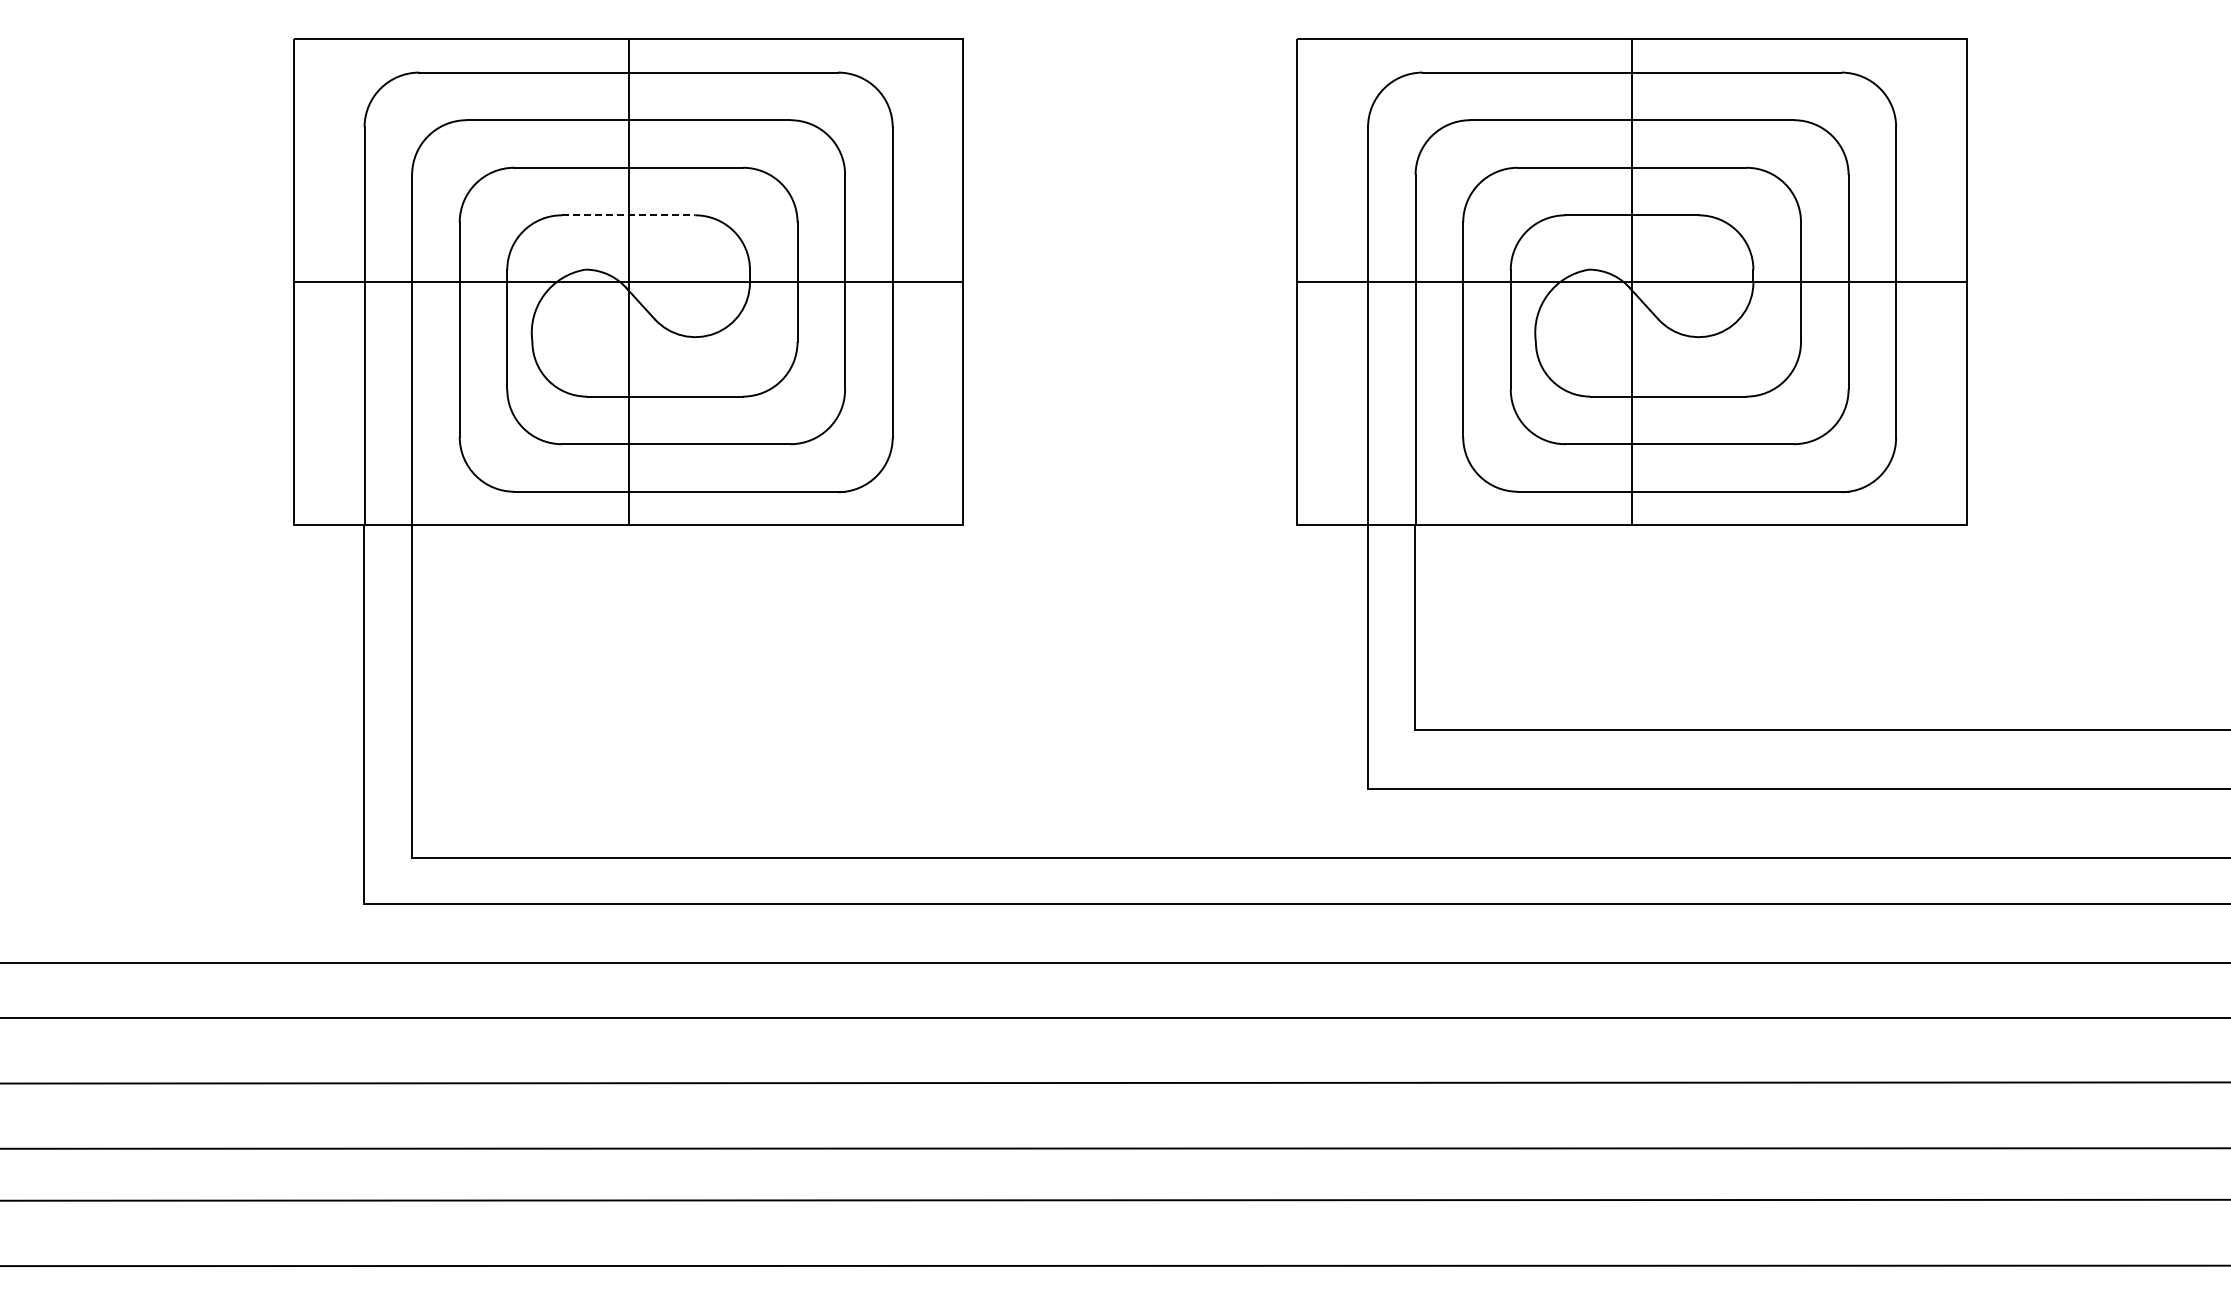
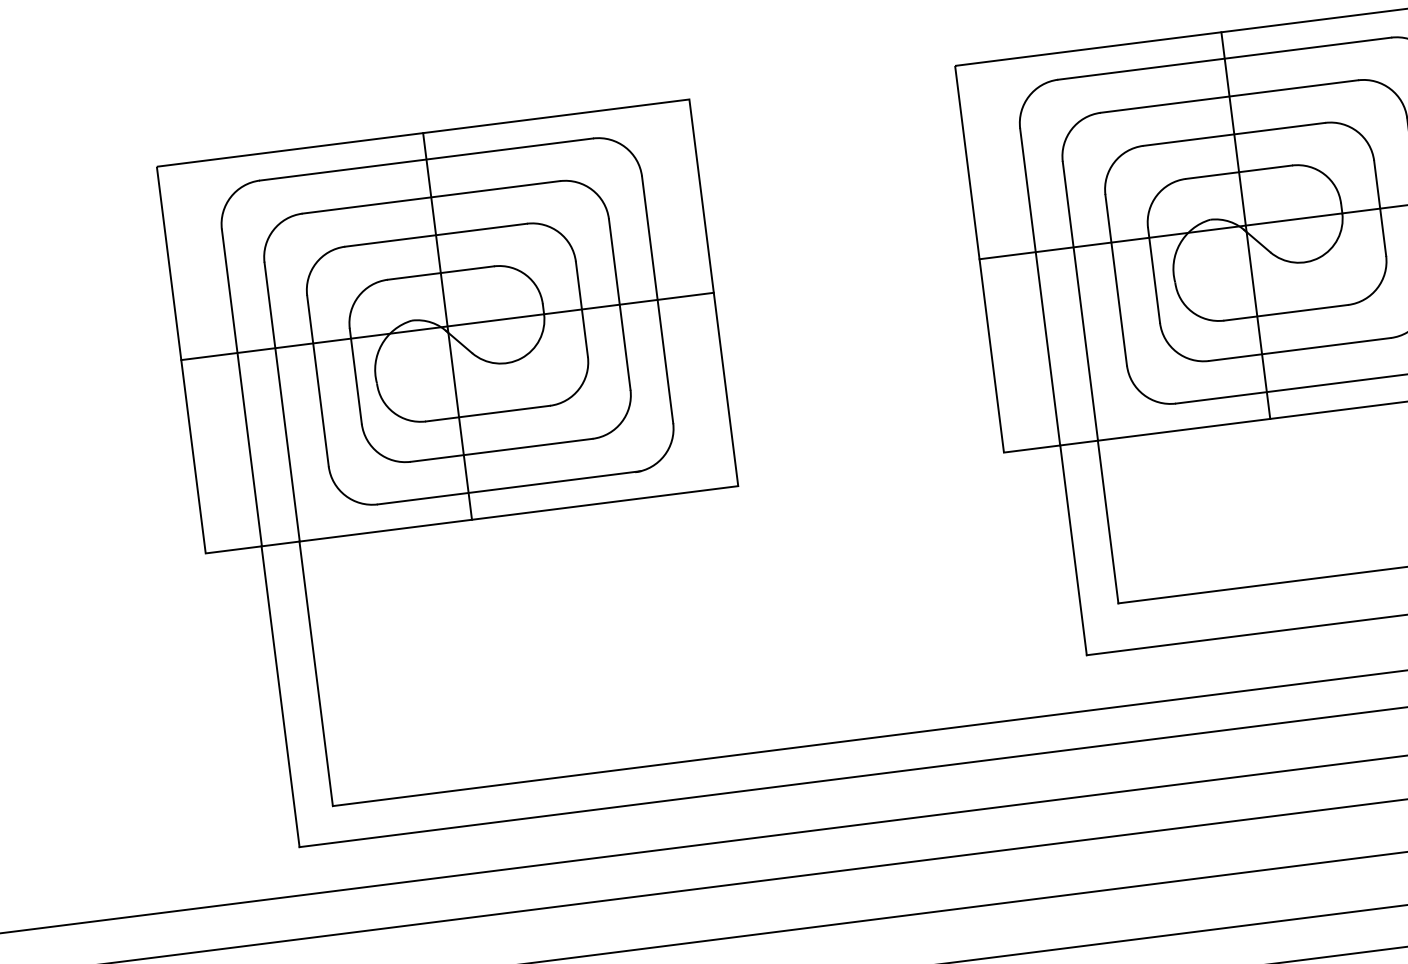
line: (628, 215) -> (440, 273), dashed -> solid

